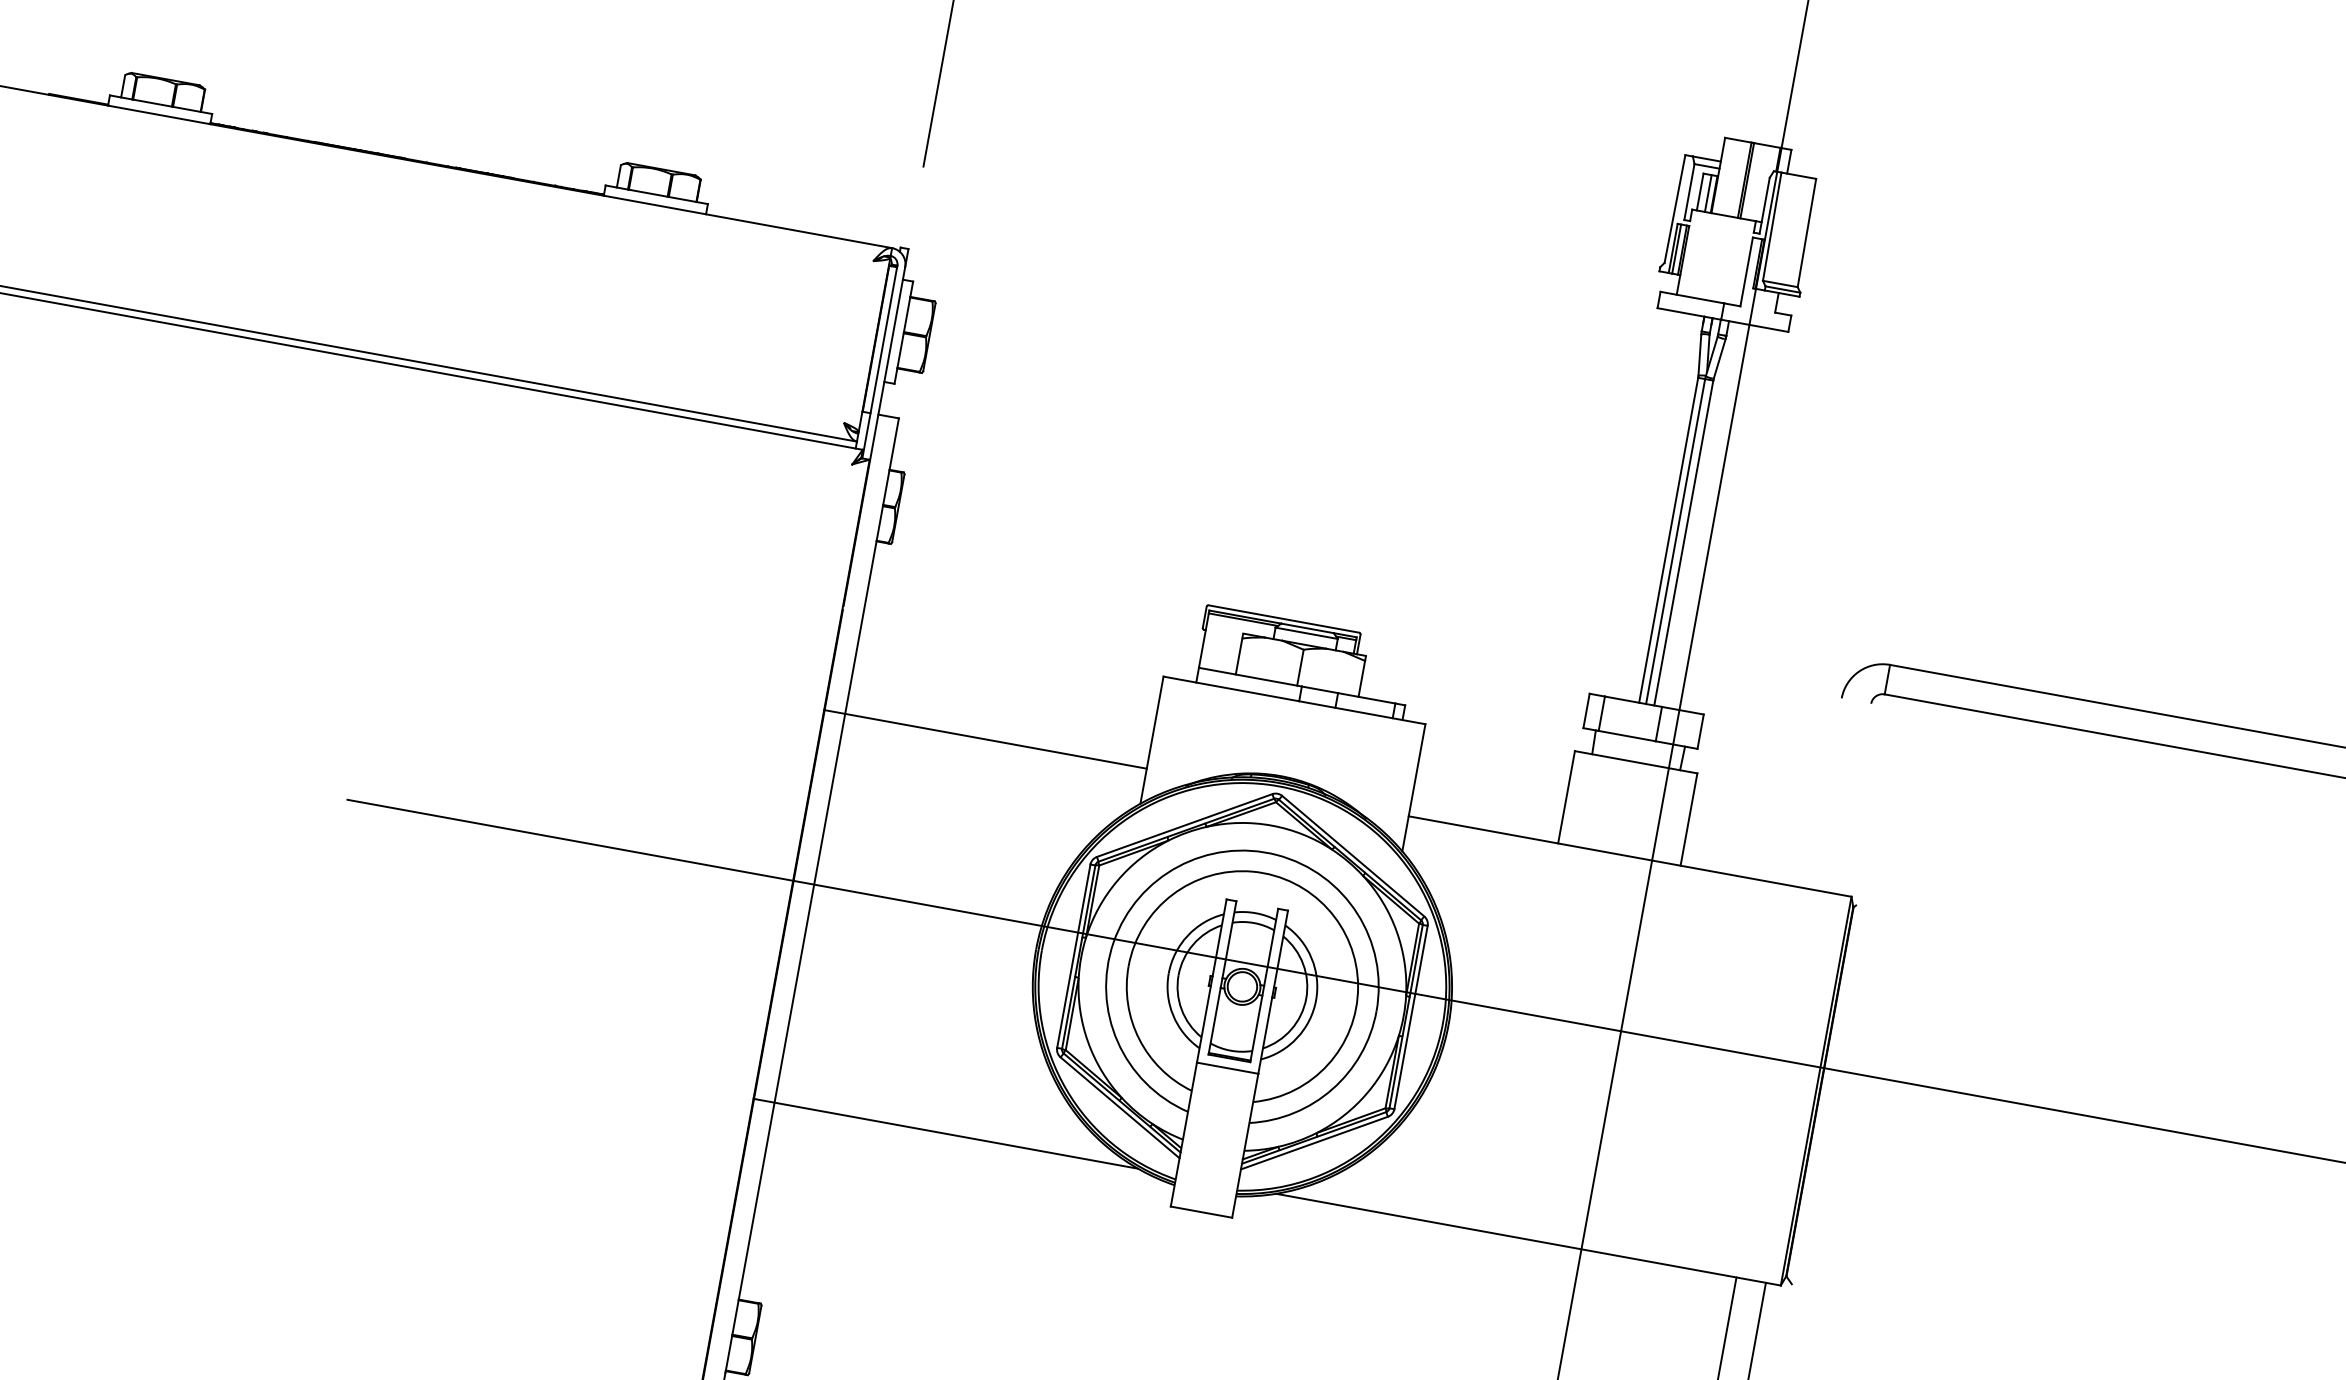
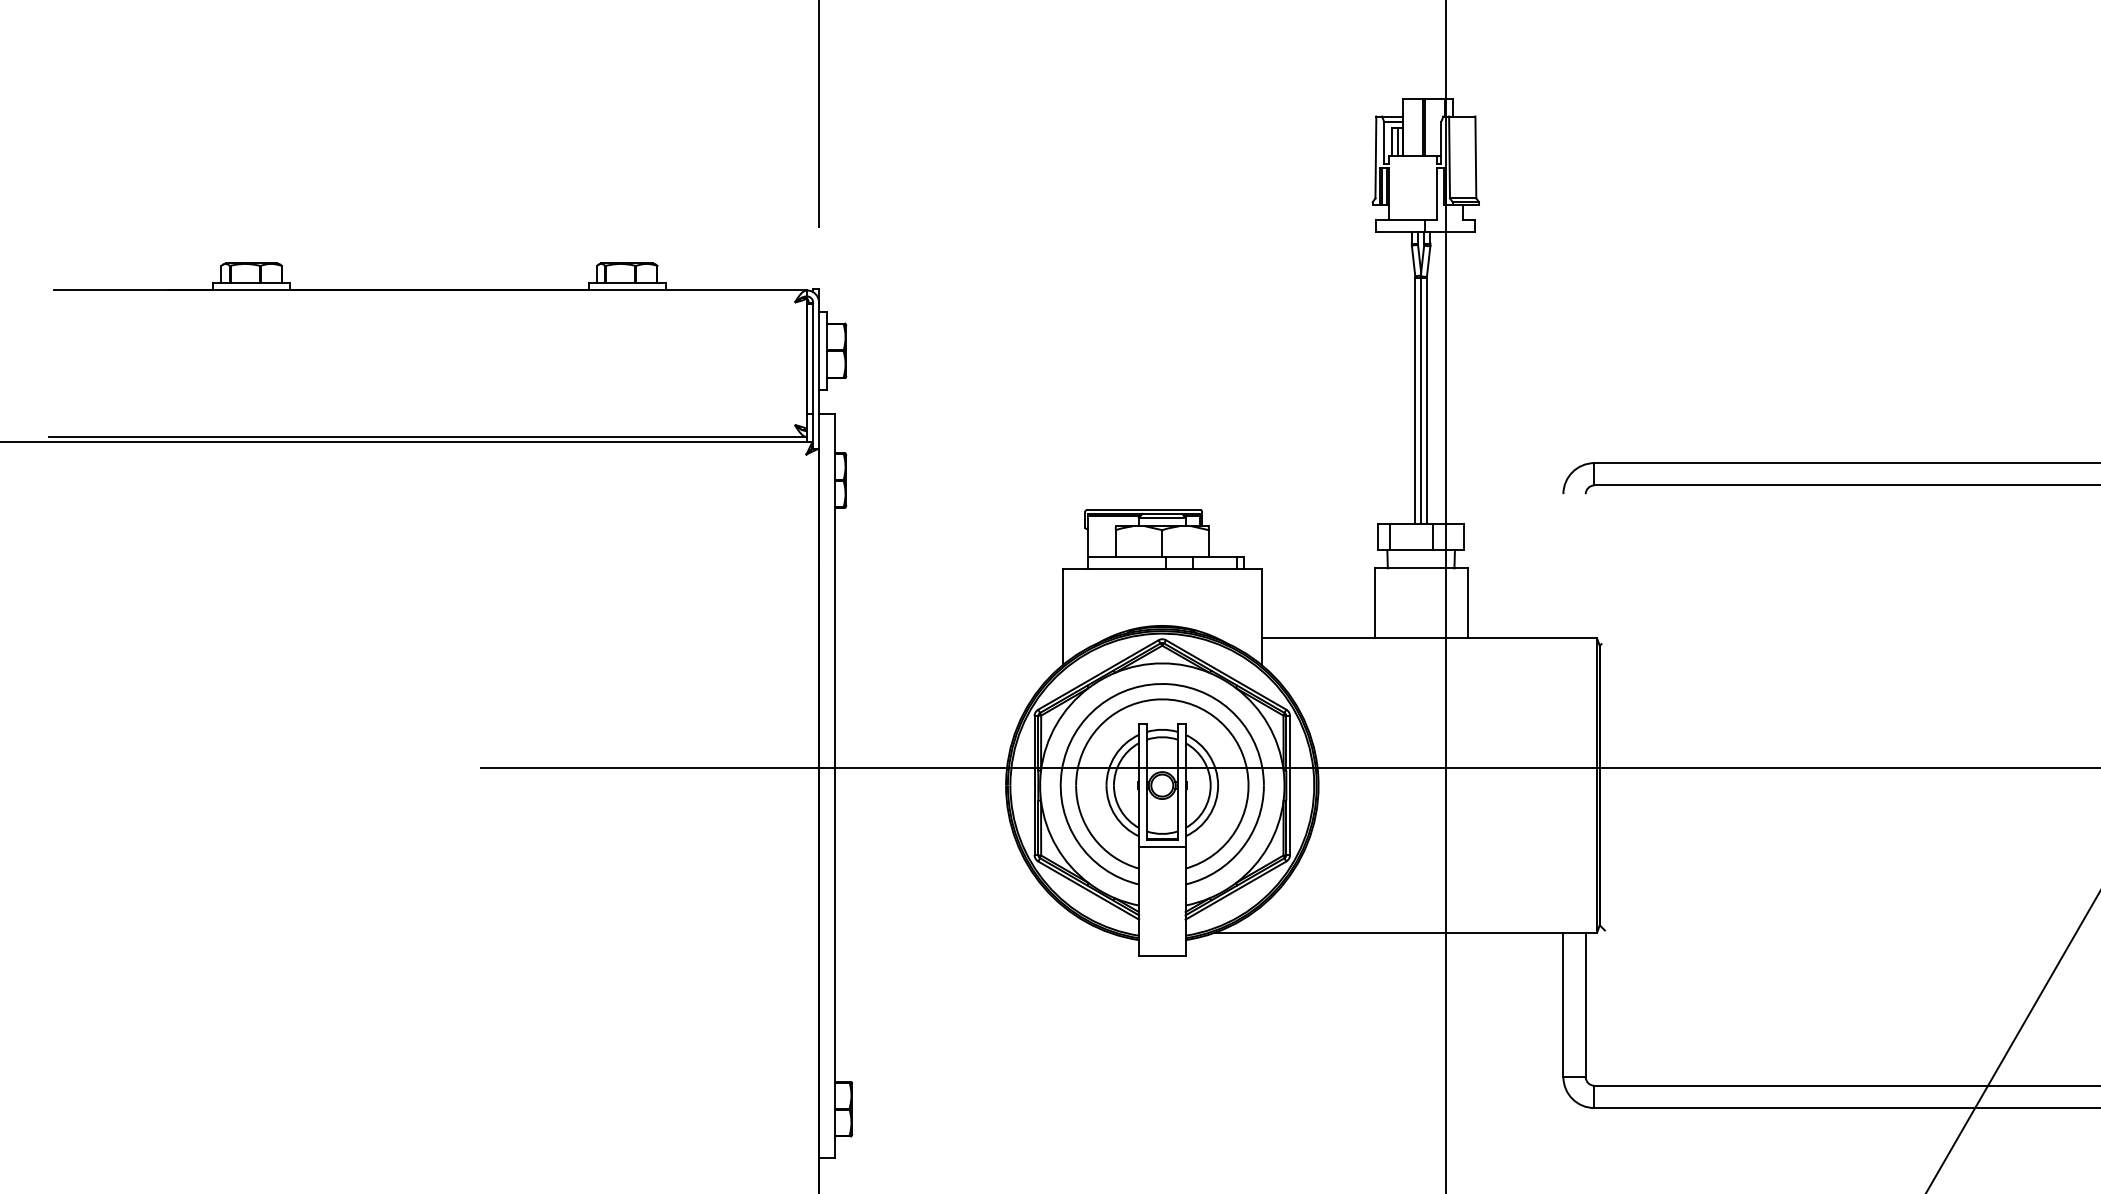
line: (984, 739) -> (940, 638), removed
line: (946, 1133) -> (964, 932), removed

